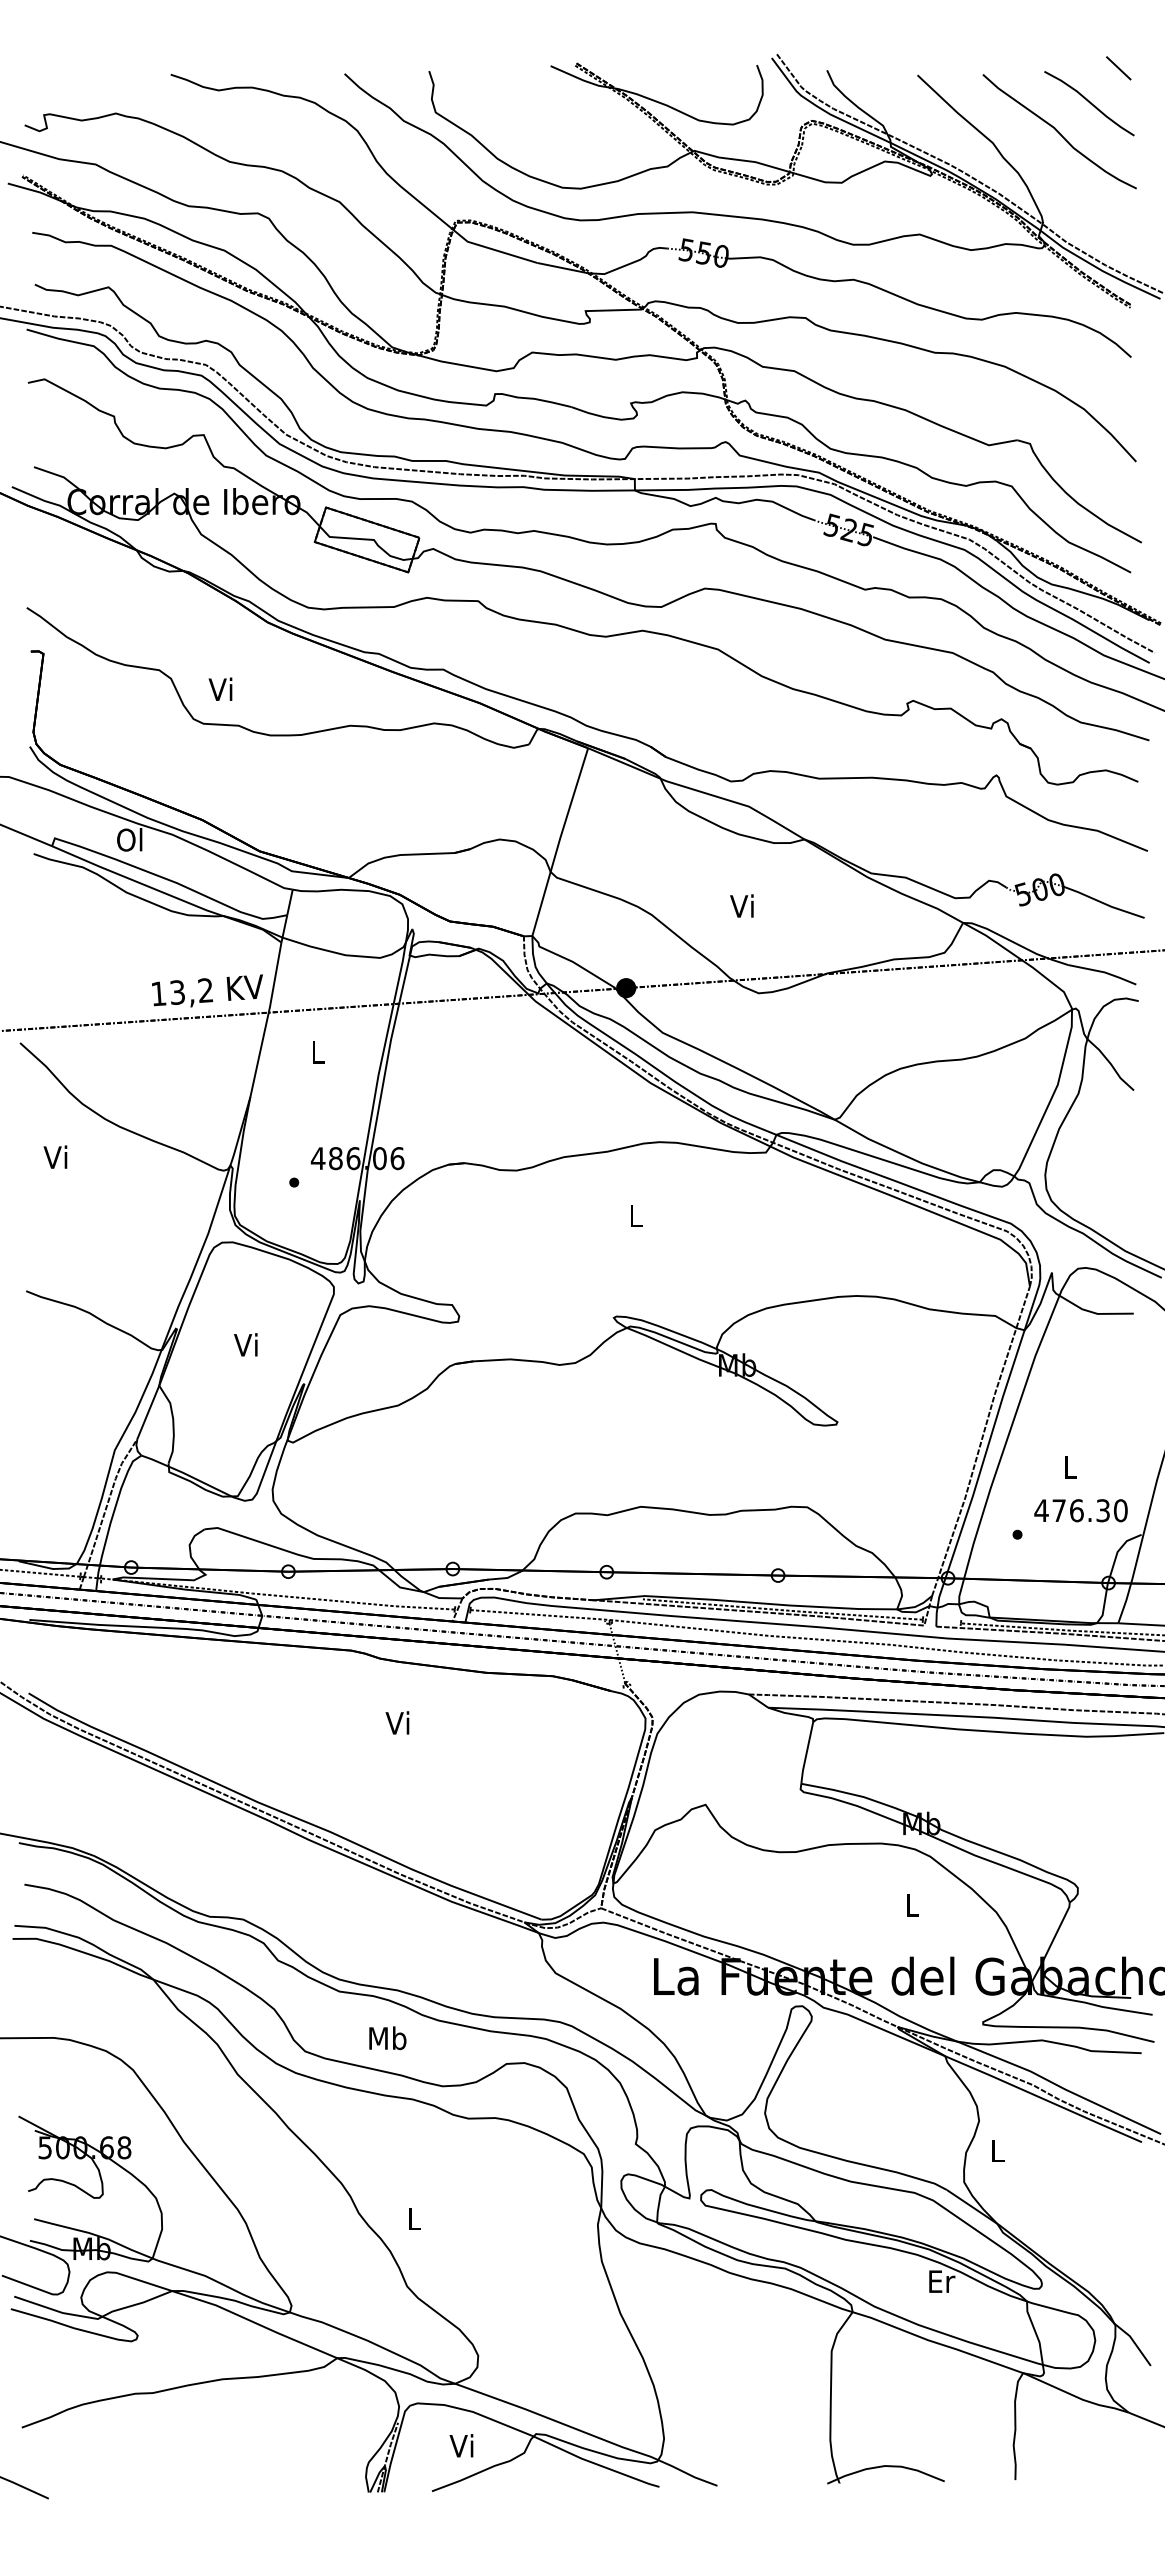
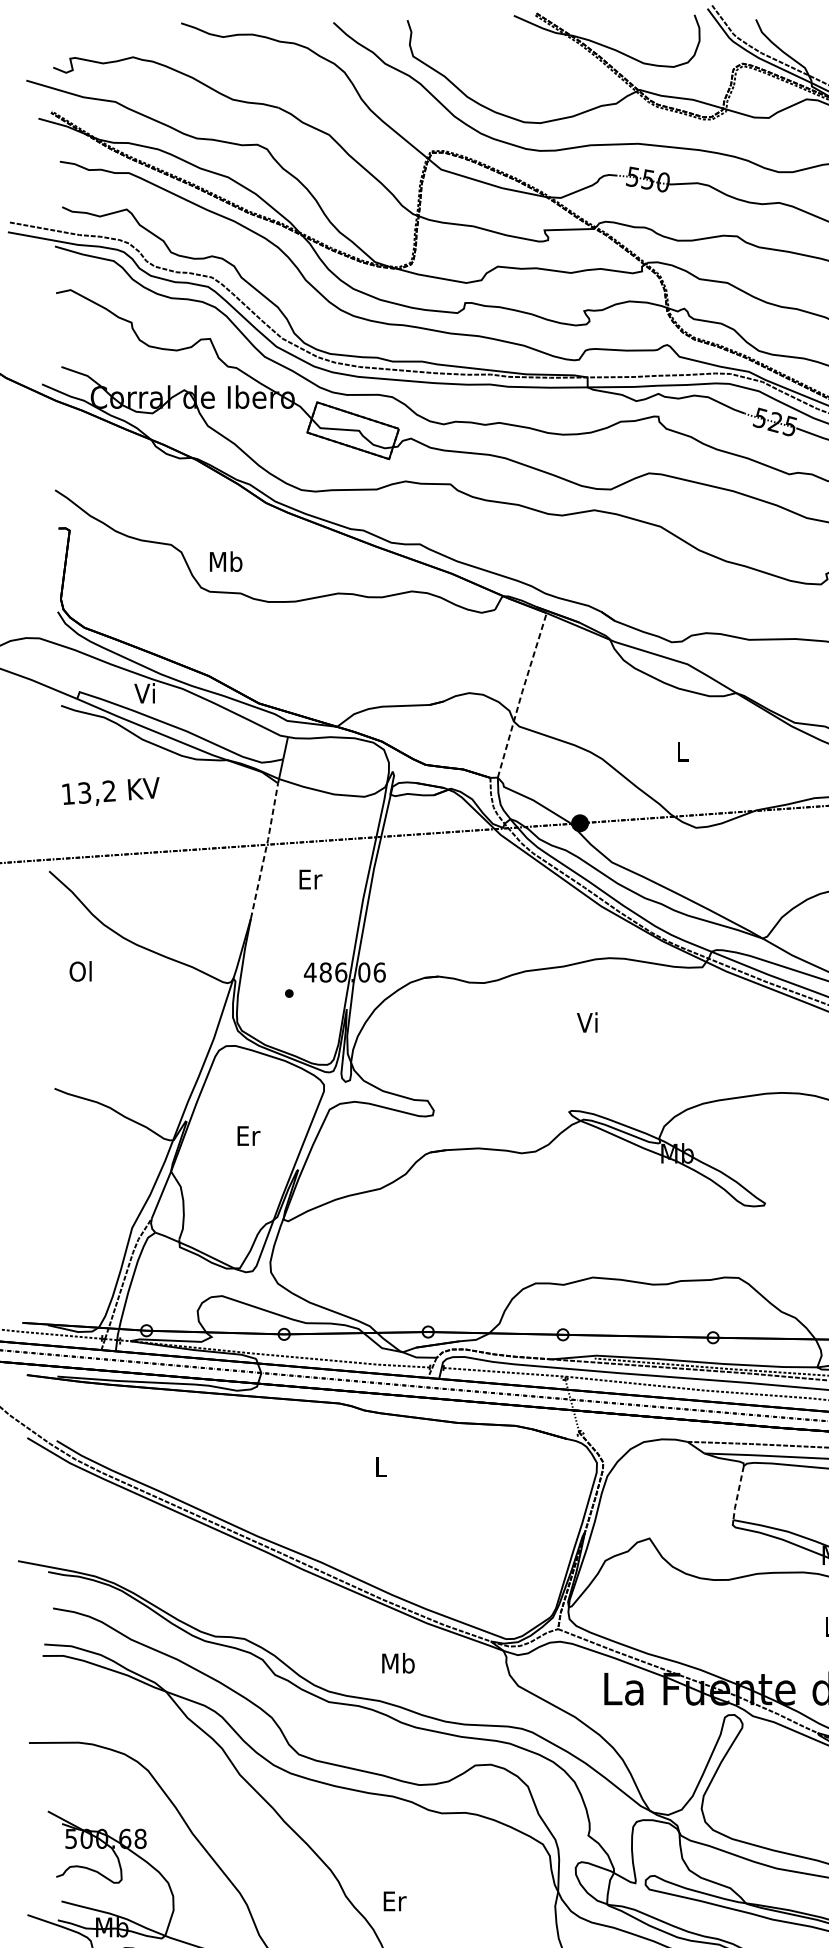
text: (221, 689) -> (225, 561), Vi -> Mb
text: (129, 839) -> (145, 693), Ol -> Vi
line: (559, 841) -> (521, 694), solid -> dashed
text: (741, 905) -> (681, 750), Vi -> L
text: (207, 990) -> (110, 791), moved
line: (267, 1019) -> (265, 850), solid -> dashed
text: (319, 1052) -> (311, 879), L -> Er
text: (55, 1157) -> (80, 971), Vi -> Ol
text: (634, 1215) -> (587, 1022), L -> Vi
text: (247, 1344) -> (248, 1135), Vi -> Er
text: (397, 1722) -> (379, 1466), Vi -> L
line: (806, 1754) -> (737, 1494), solid -> dashed
text: (387, 2038) -> (398, 1663), moved
text: (415, 2219) -> (395, 1901), L -> Er

